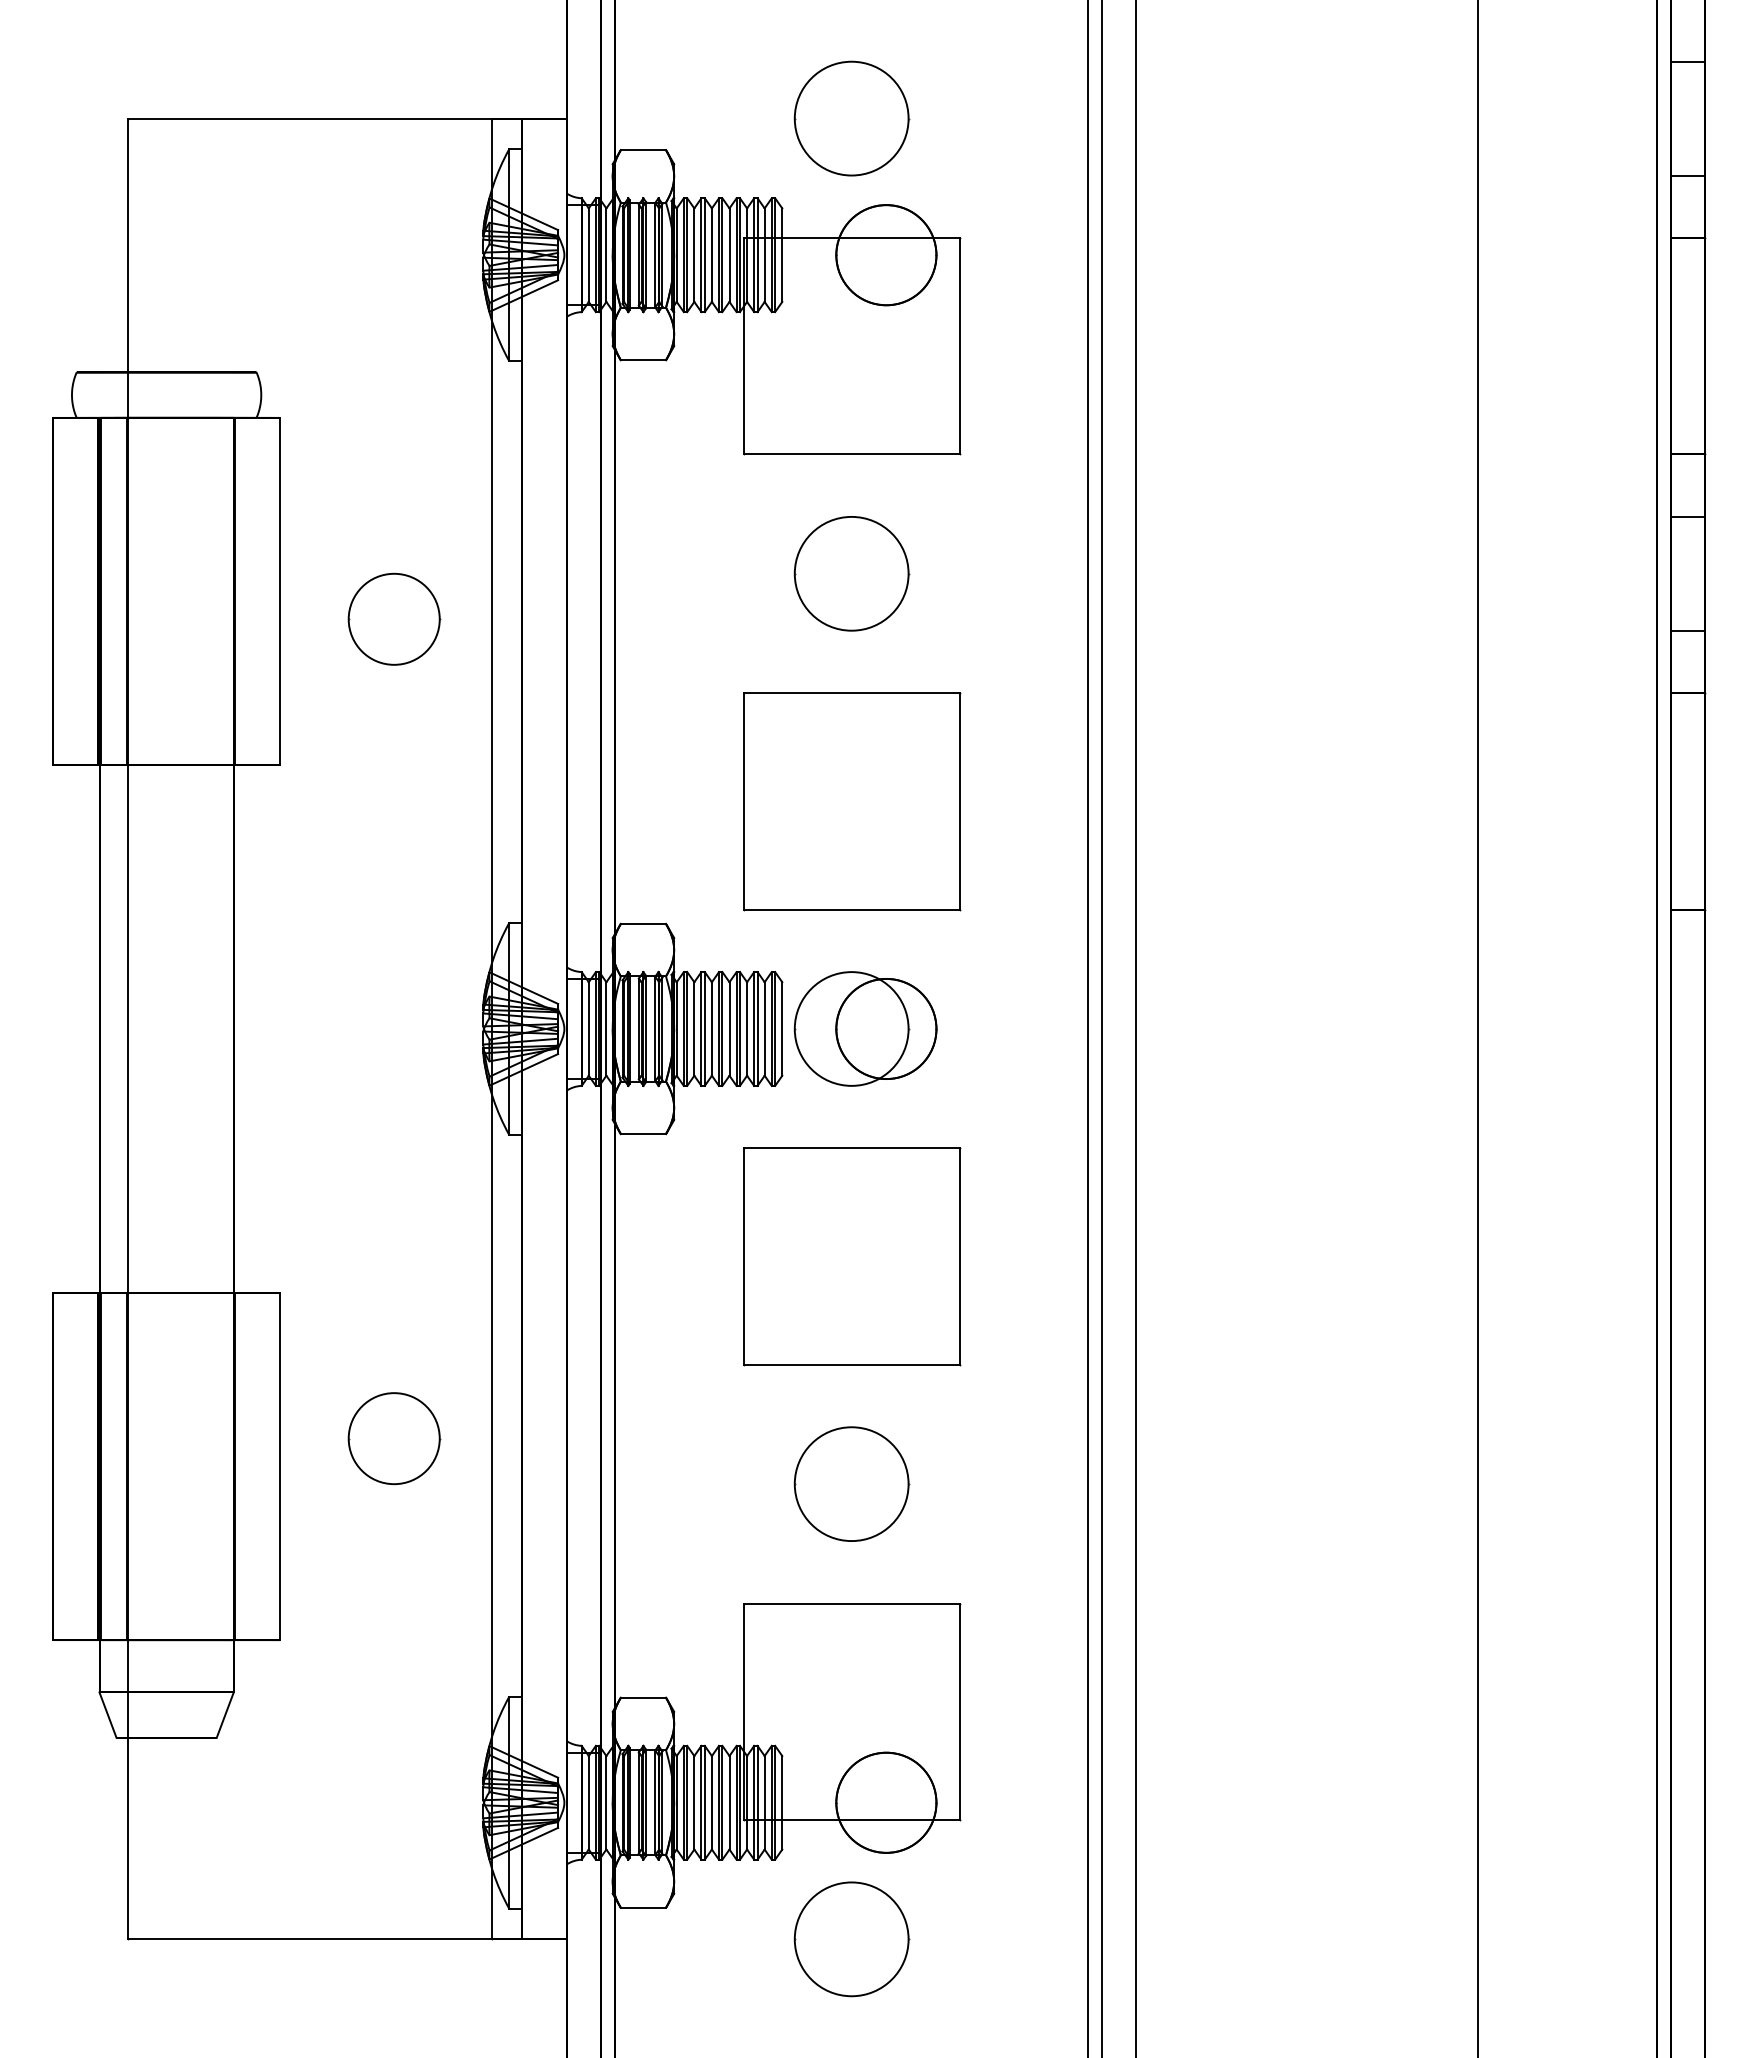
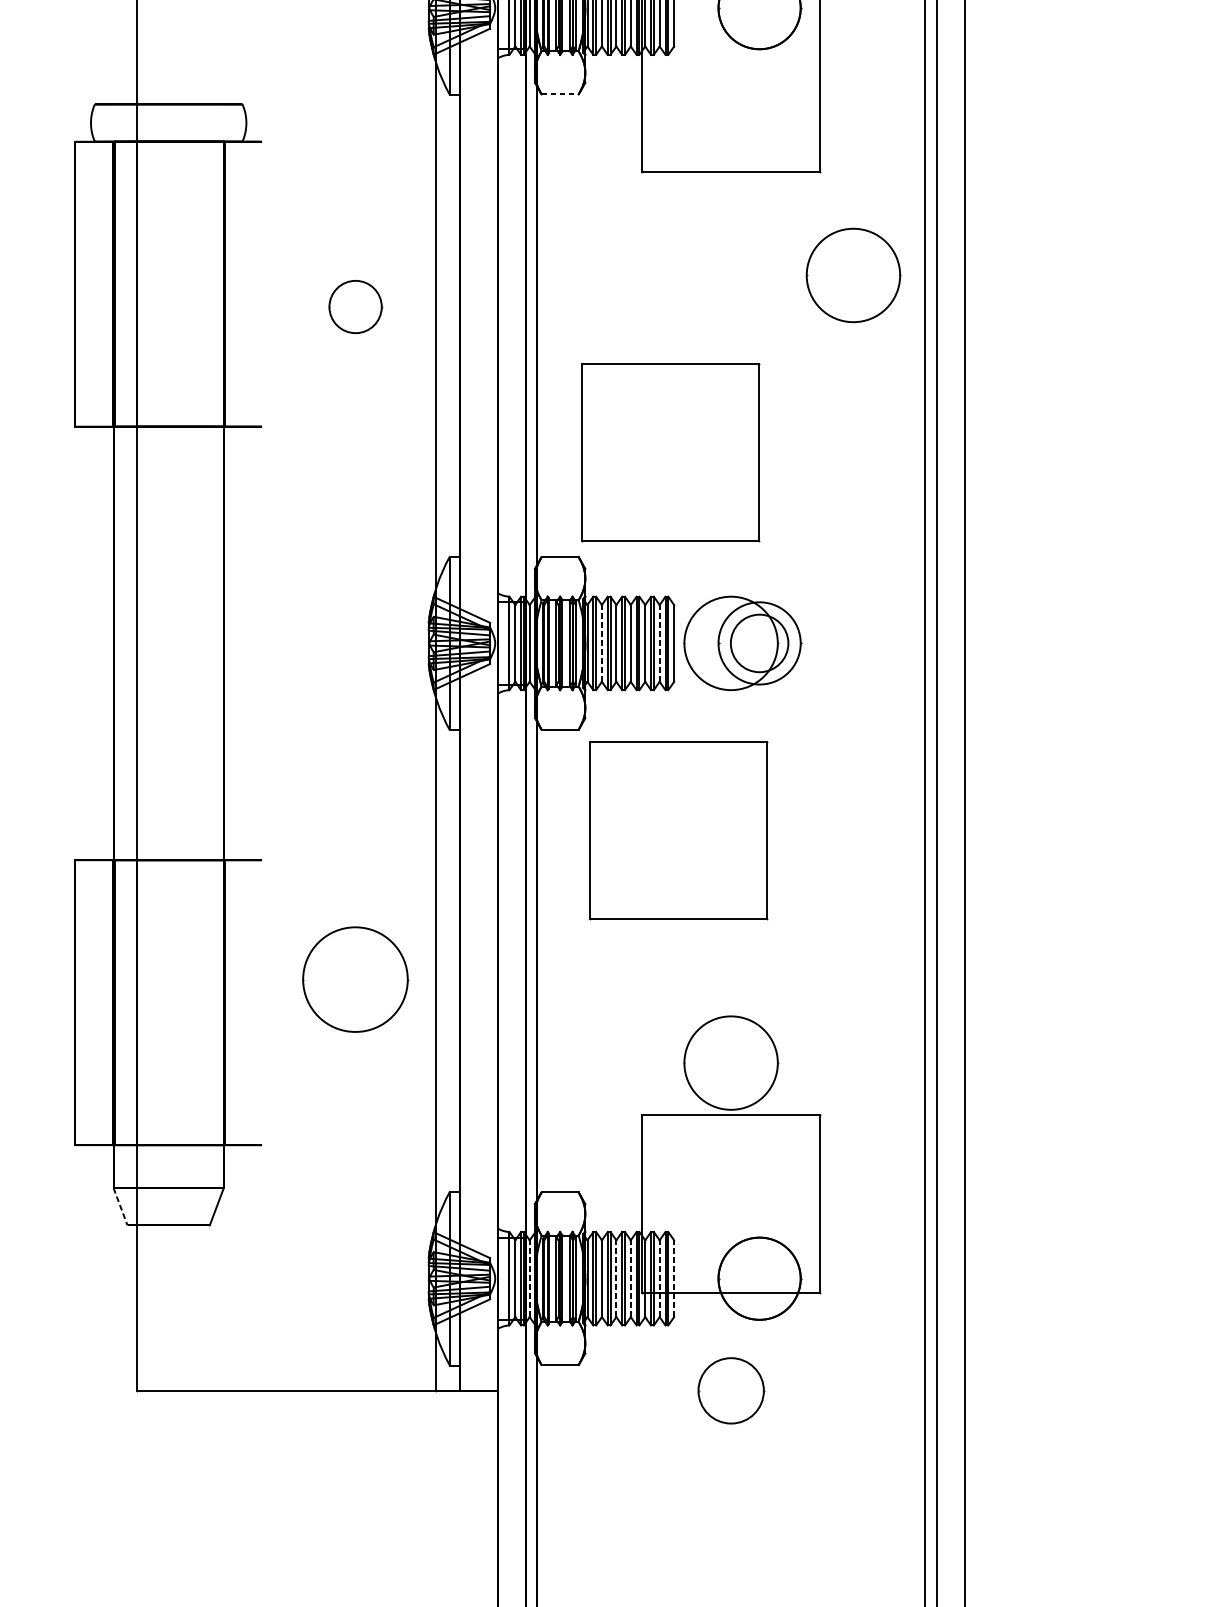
line: (643, 360) -> (560, 94), solid -> dashed
part: (851, 573) -> (853, 275), moved
line: (280, 591) -> (262, 284), removed
part: (394, 618) -> (355, 306), size x0.7
part: (852, 801) -> (671, 452), moved
circle: (886, 1028) -> (759, 643), size x0.7
line: (694, 1029) -> (602, 643), solid -> dashed
line: (764, 1029) -> (659, 643), solid -> dashed
part: (852, 1256) -> (679, 830), moved
part: (394, 1438) -> (355, 979), size x1.4
line: (280, 1466) -> (262, 1002), removed
part: (851, 1483) -> (730, 1062), moved
line: (108, 1715) -> (120, 1207), solid -> dashed
line: (606, 1802) -> (529, 1278), solid -> dashed
line: (711, 1802) -> (616, 1278), solid -> dashed
line: (729, 1802) -> (630, 1278), solid -> dashed
line: (764, 1802) -> (659, 1278), solid -> dashed
line: (782, 1802) -> (674, 1278), solid -> dashed
part: (851, 1939) -> (730, 1390), size x0.7

